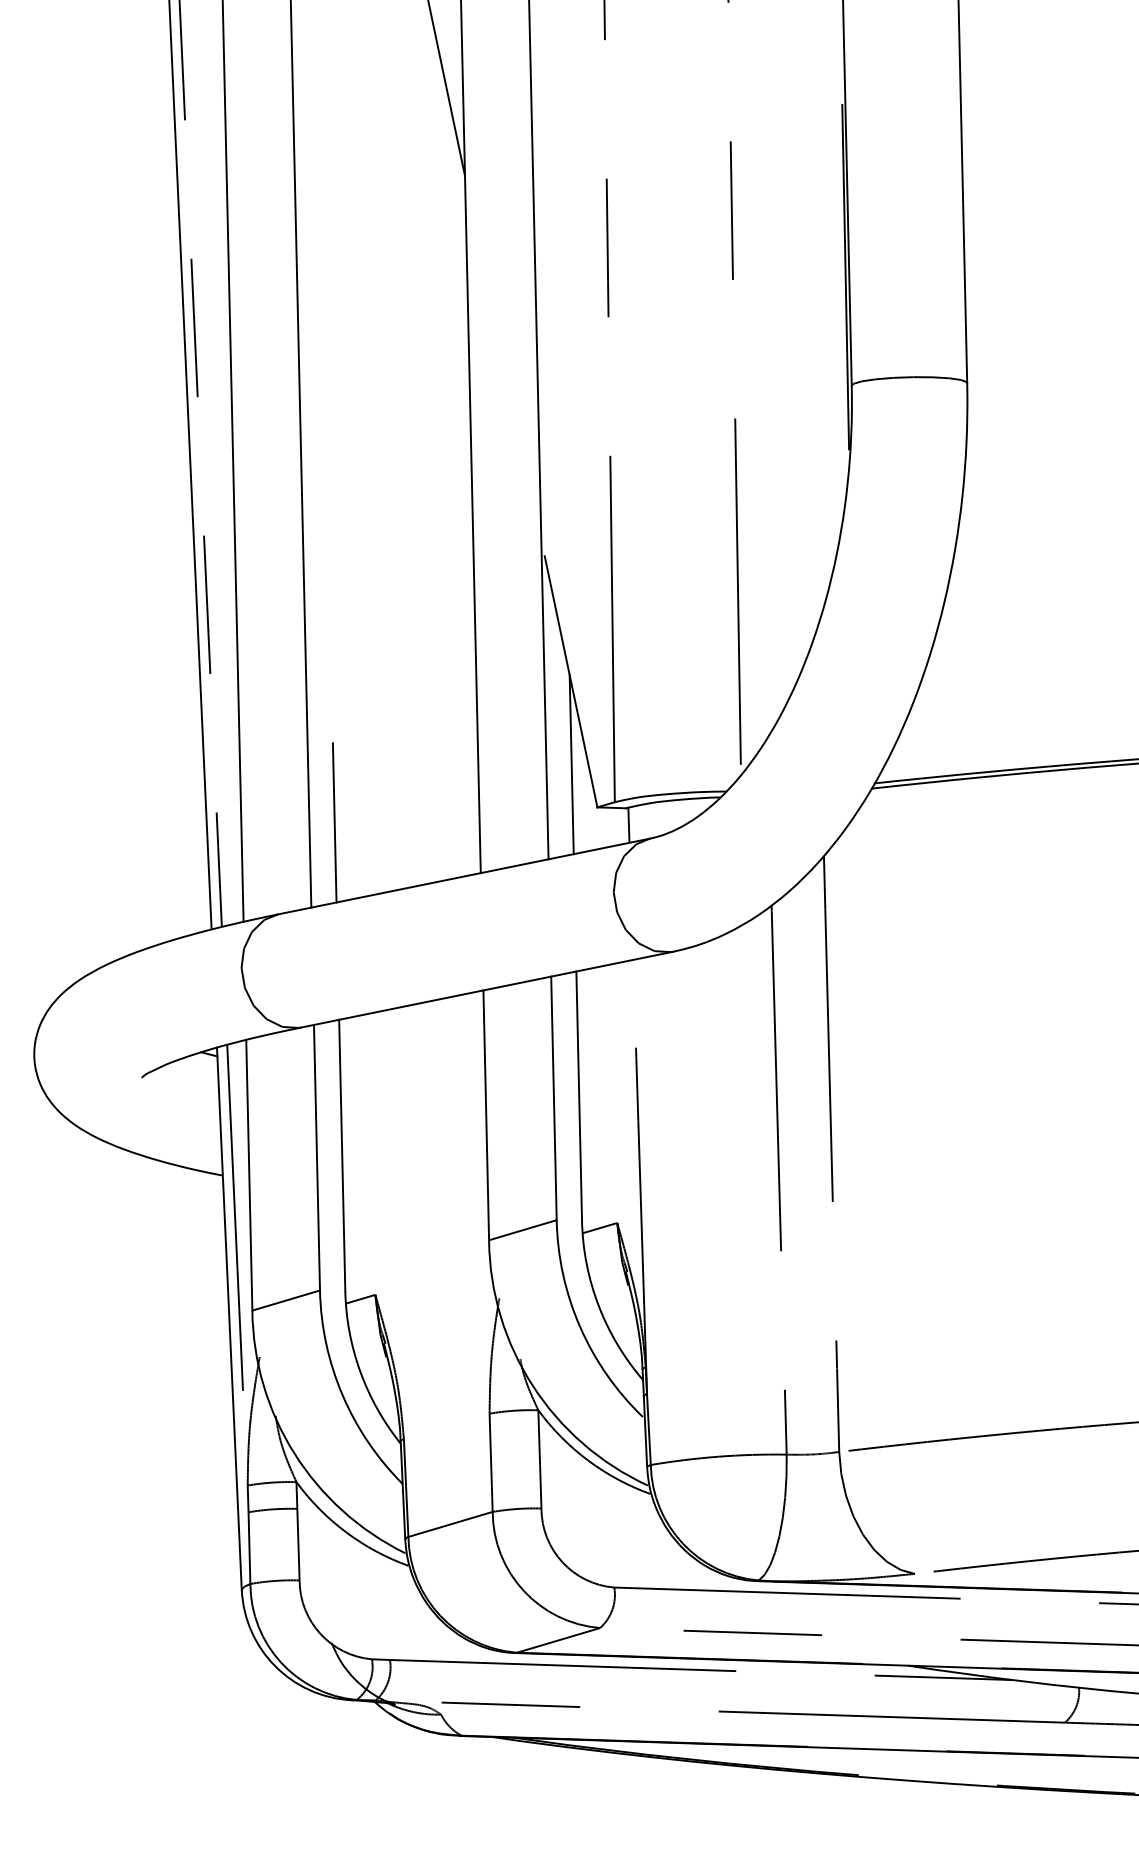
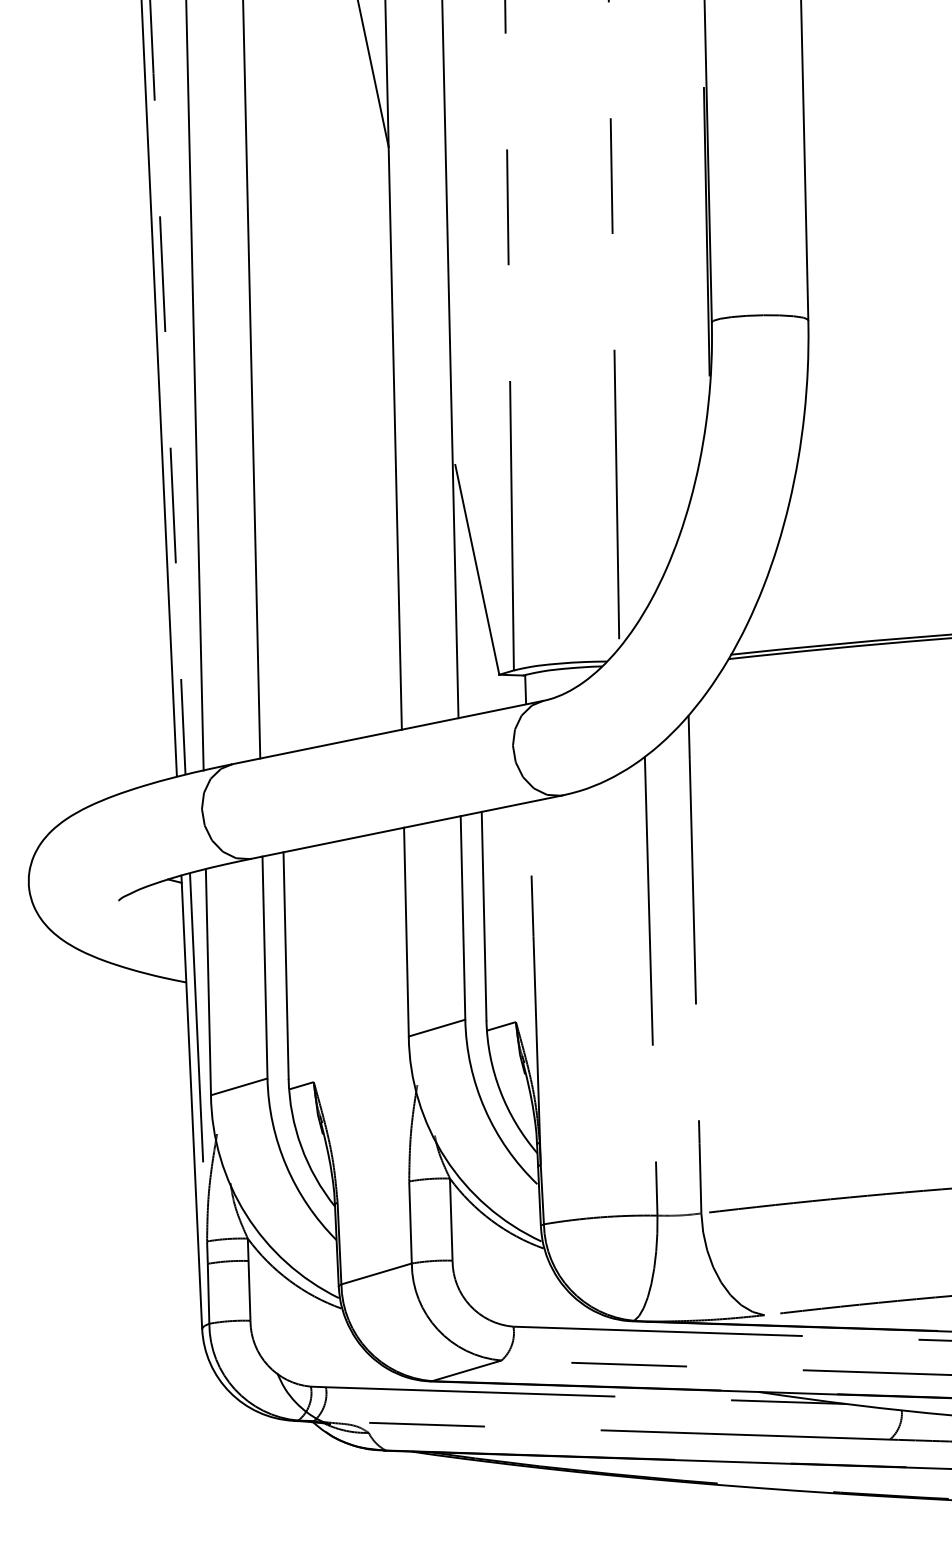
line: (571, 763) -> (477, 638), removed
line: (334, 822) -> (279, 687), removed

